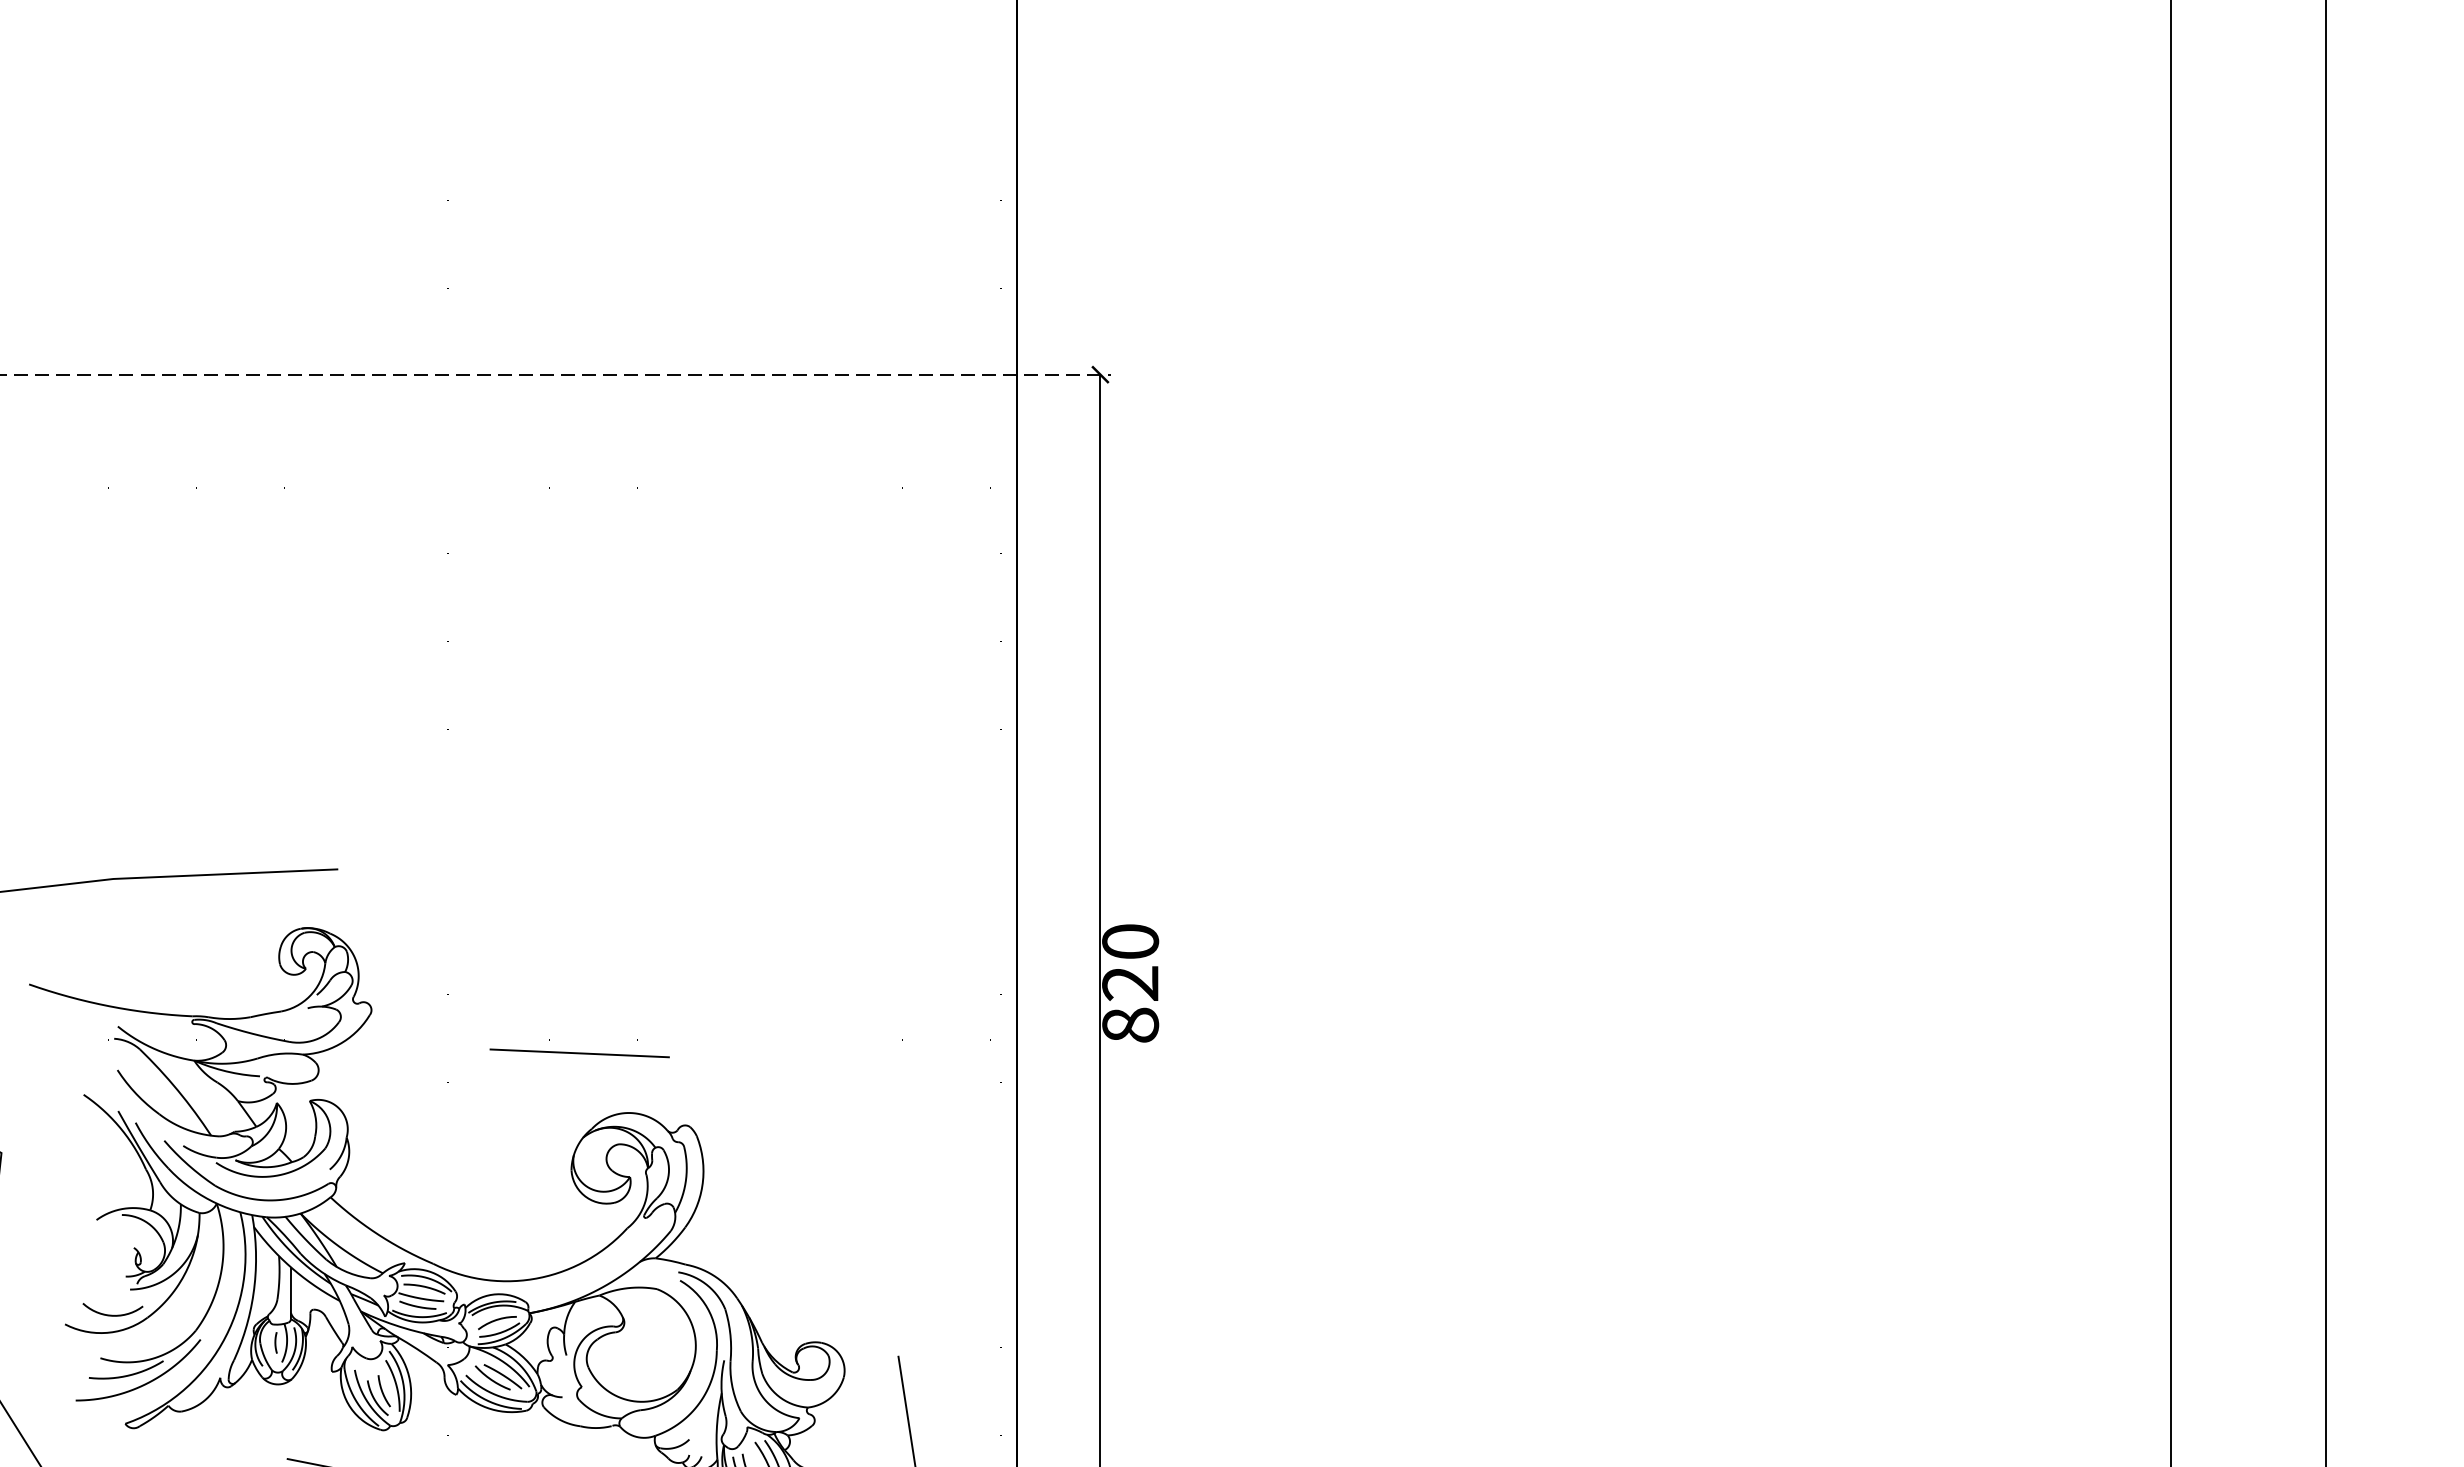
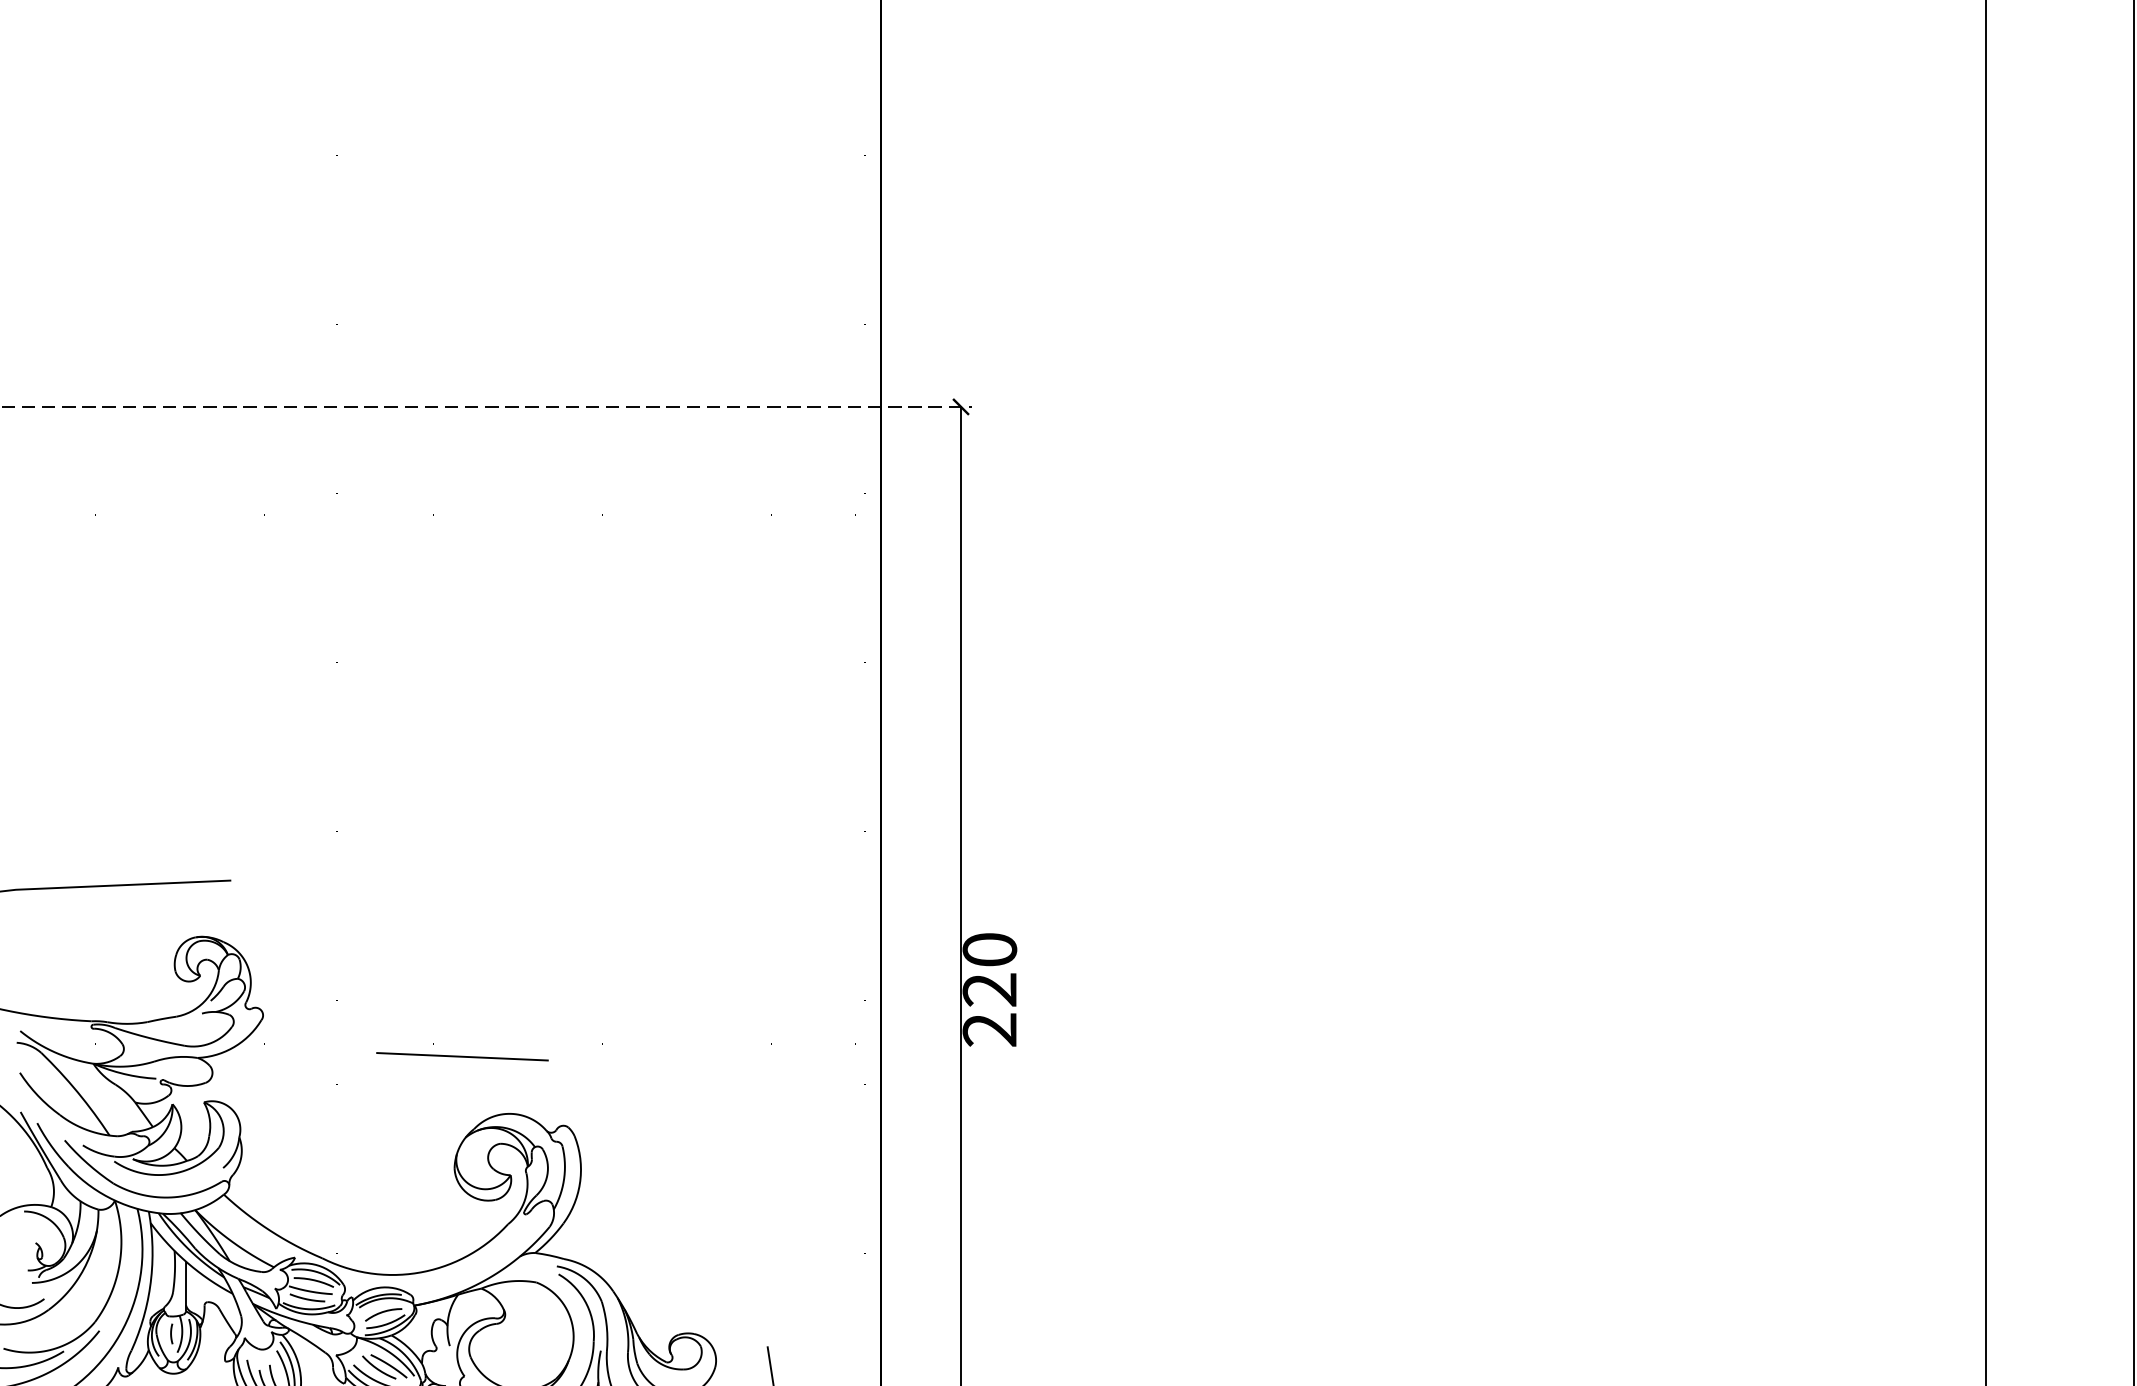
text: (1130, 1024) -> (989, 1029), 820 -> 220

